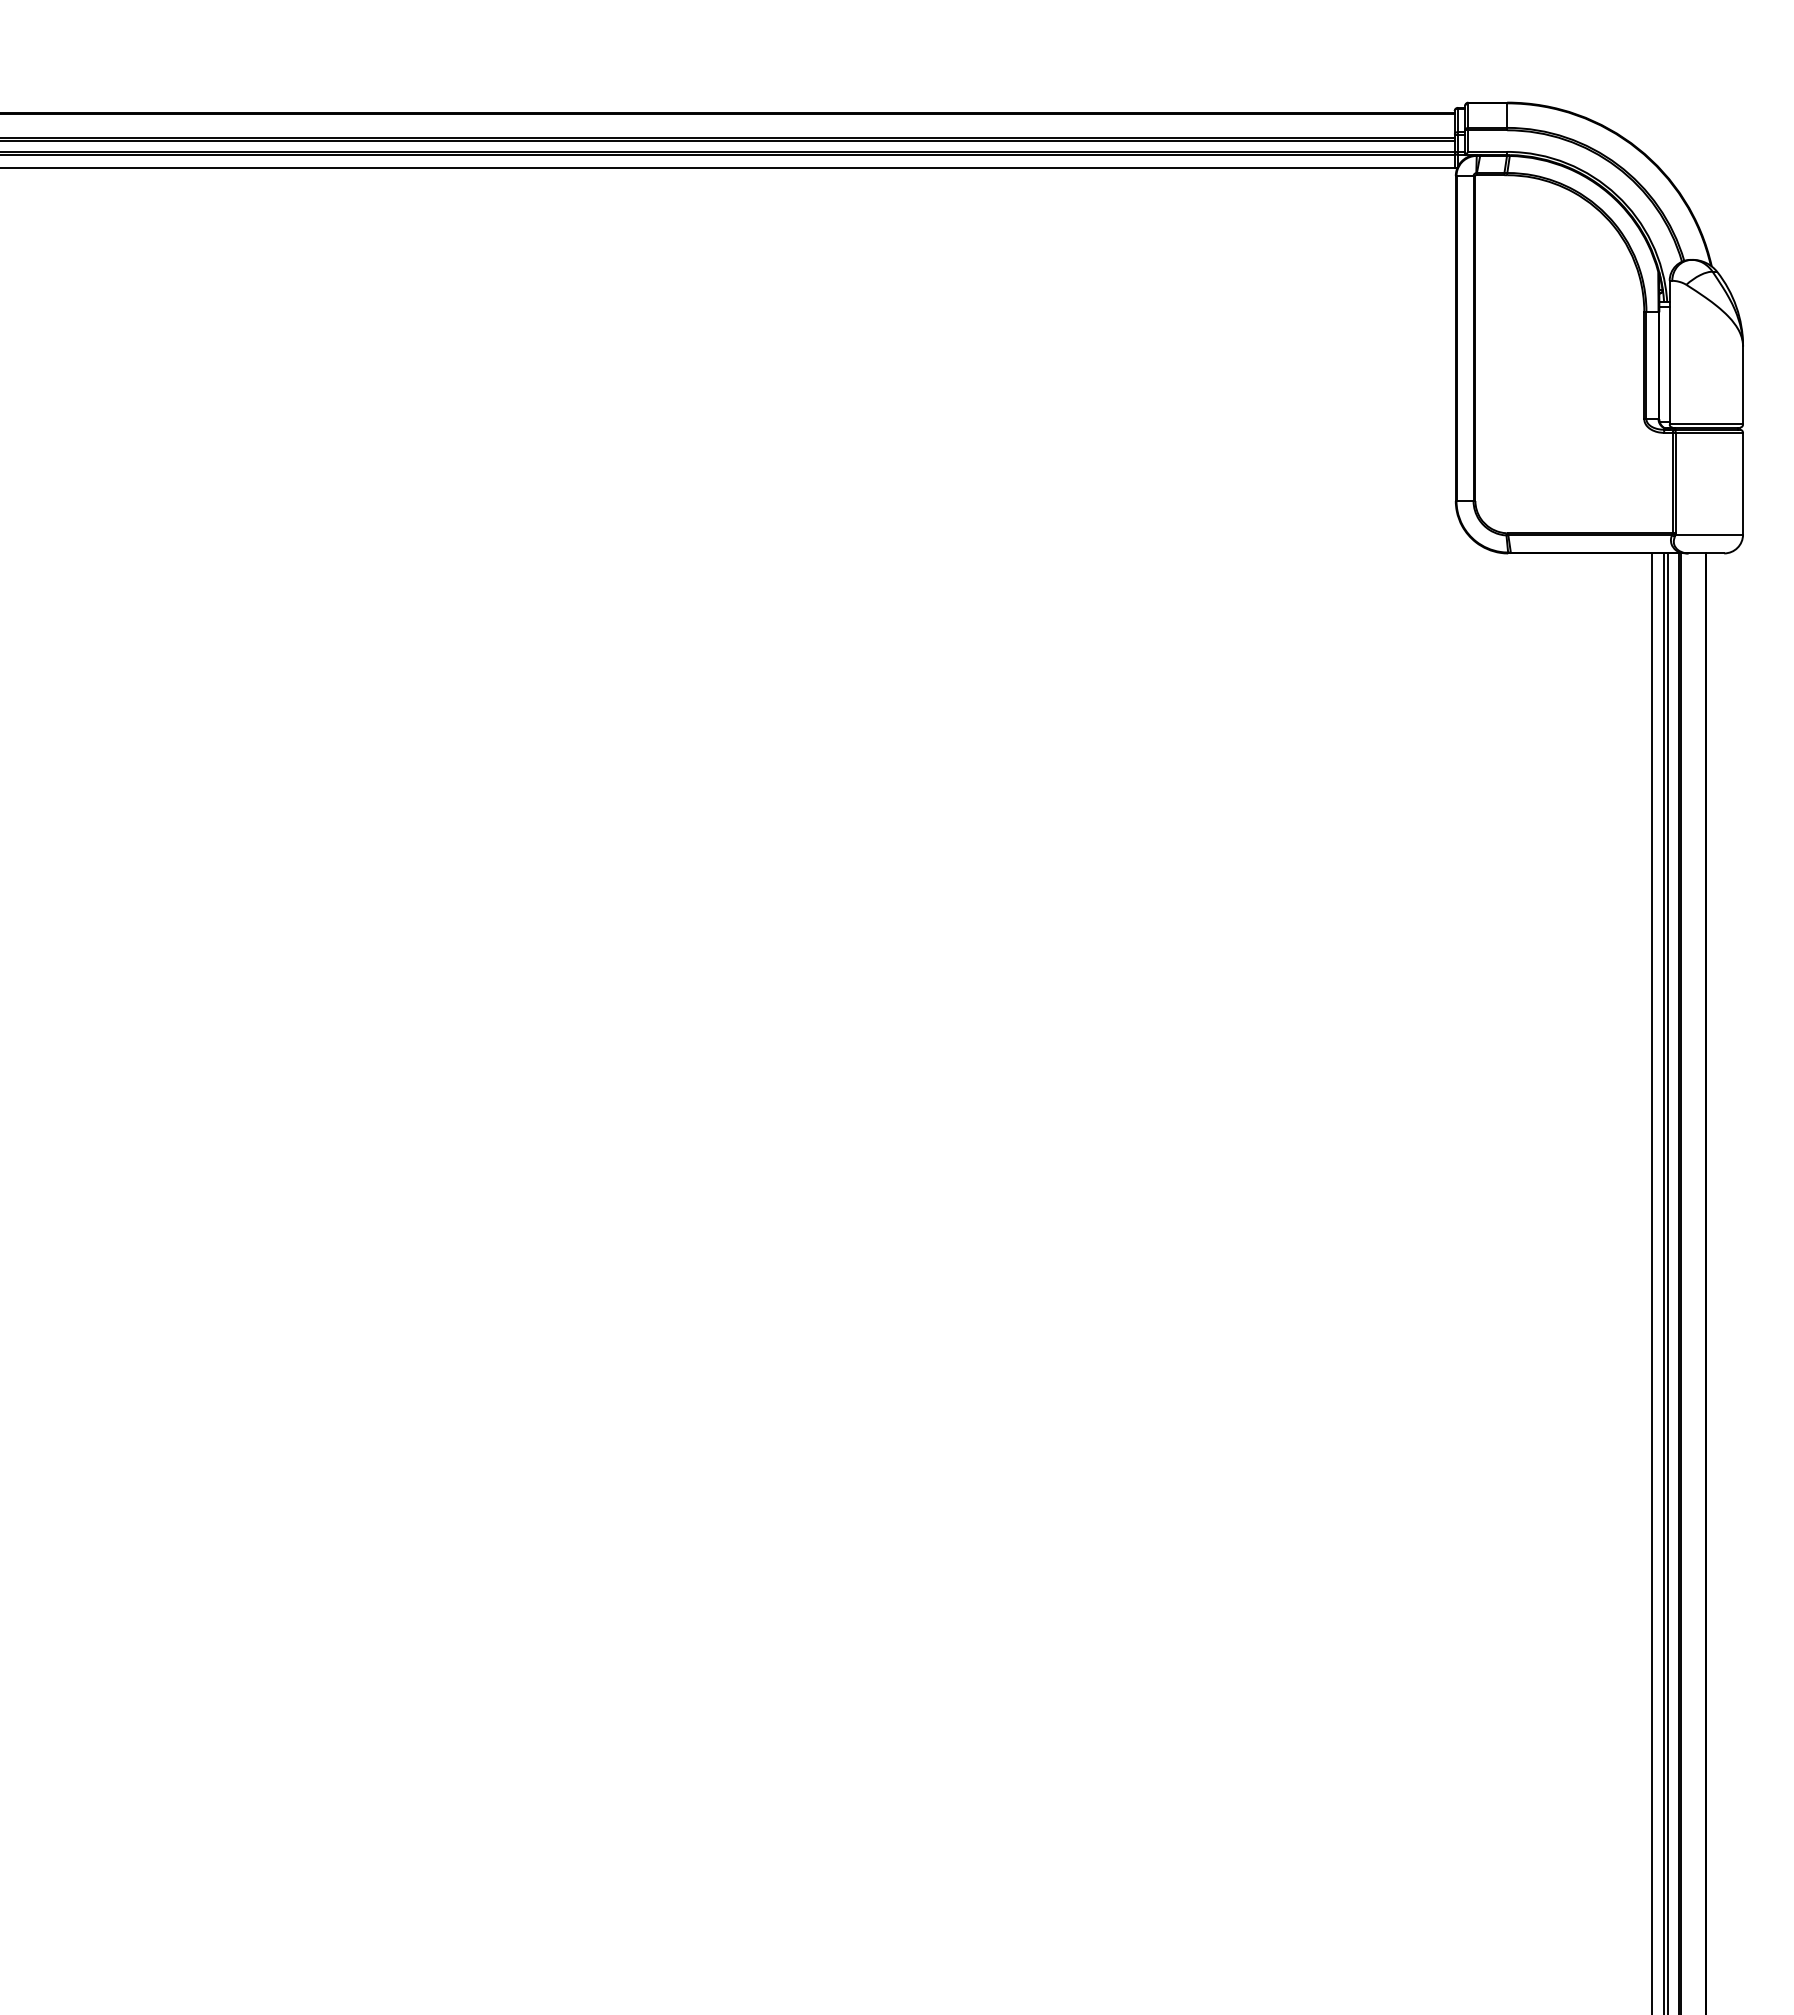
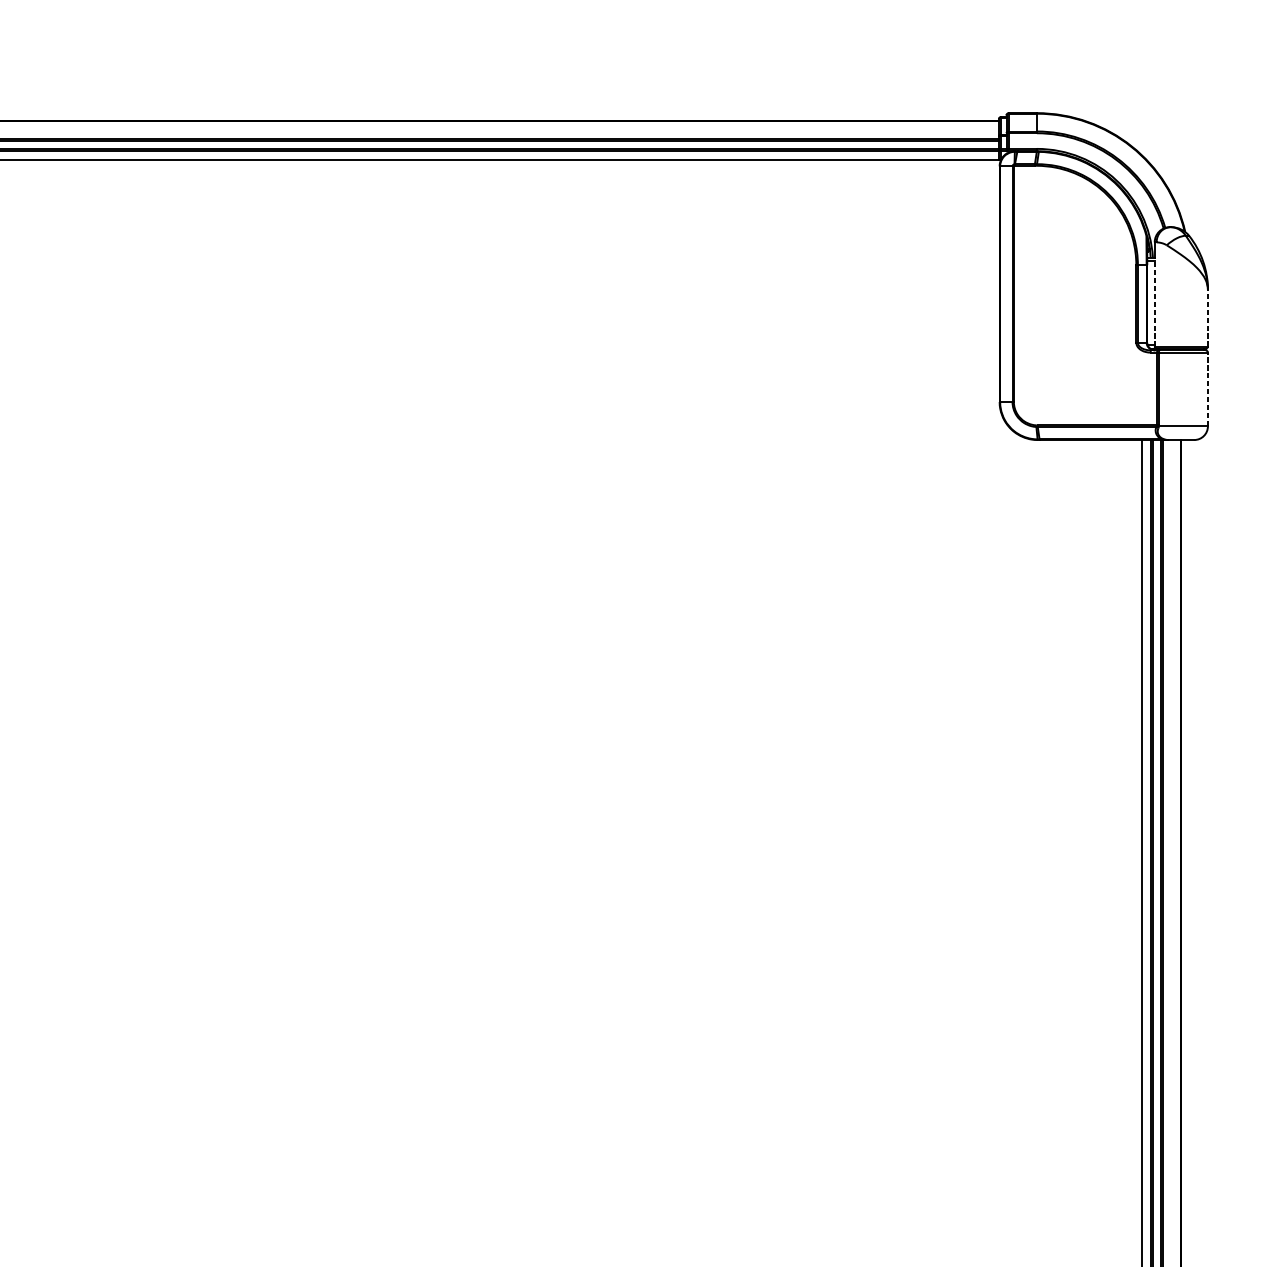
line: (1669, 362) -> (1154, 301), solid -> dashed
line: (1743, 384) -> (1208, 317), solid -> dashed
line: (1743, 483) -> (1208, 389), solid -> dashed

